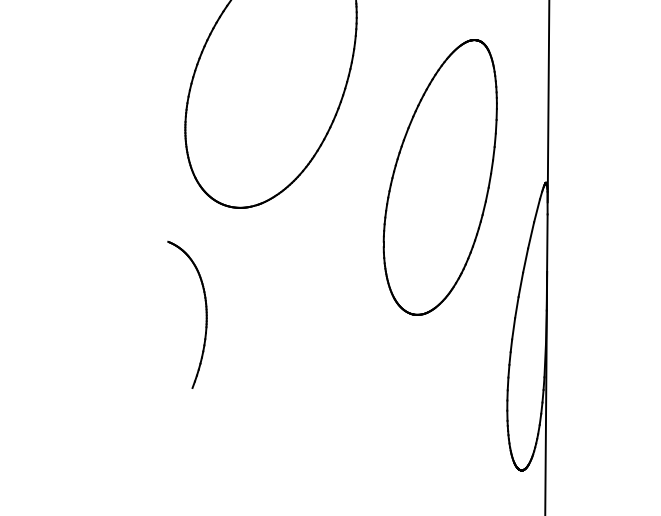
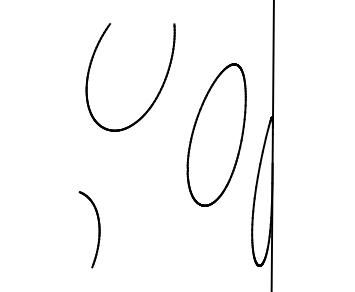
part: (439, 176) -> (216, 134), moved
part: (204, 314) -> (98, 229), moved

